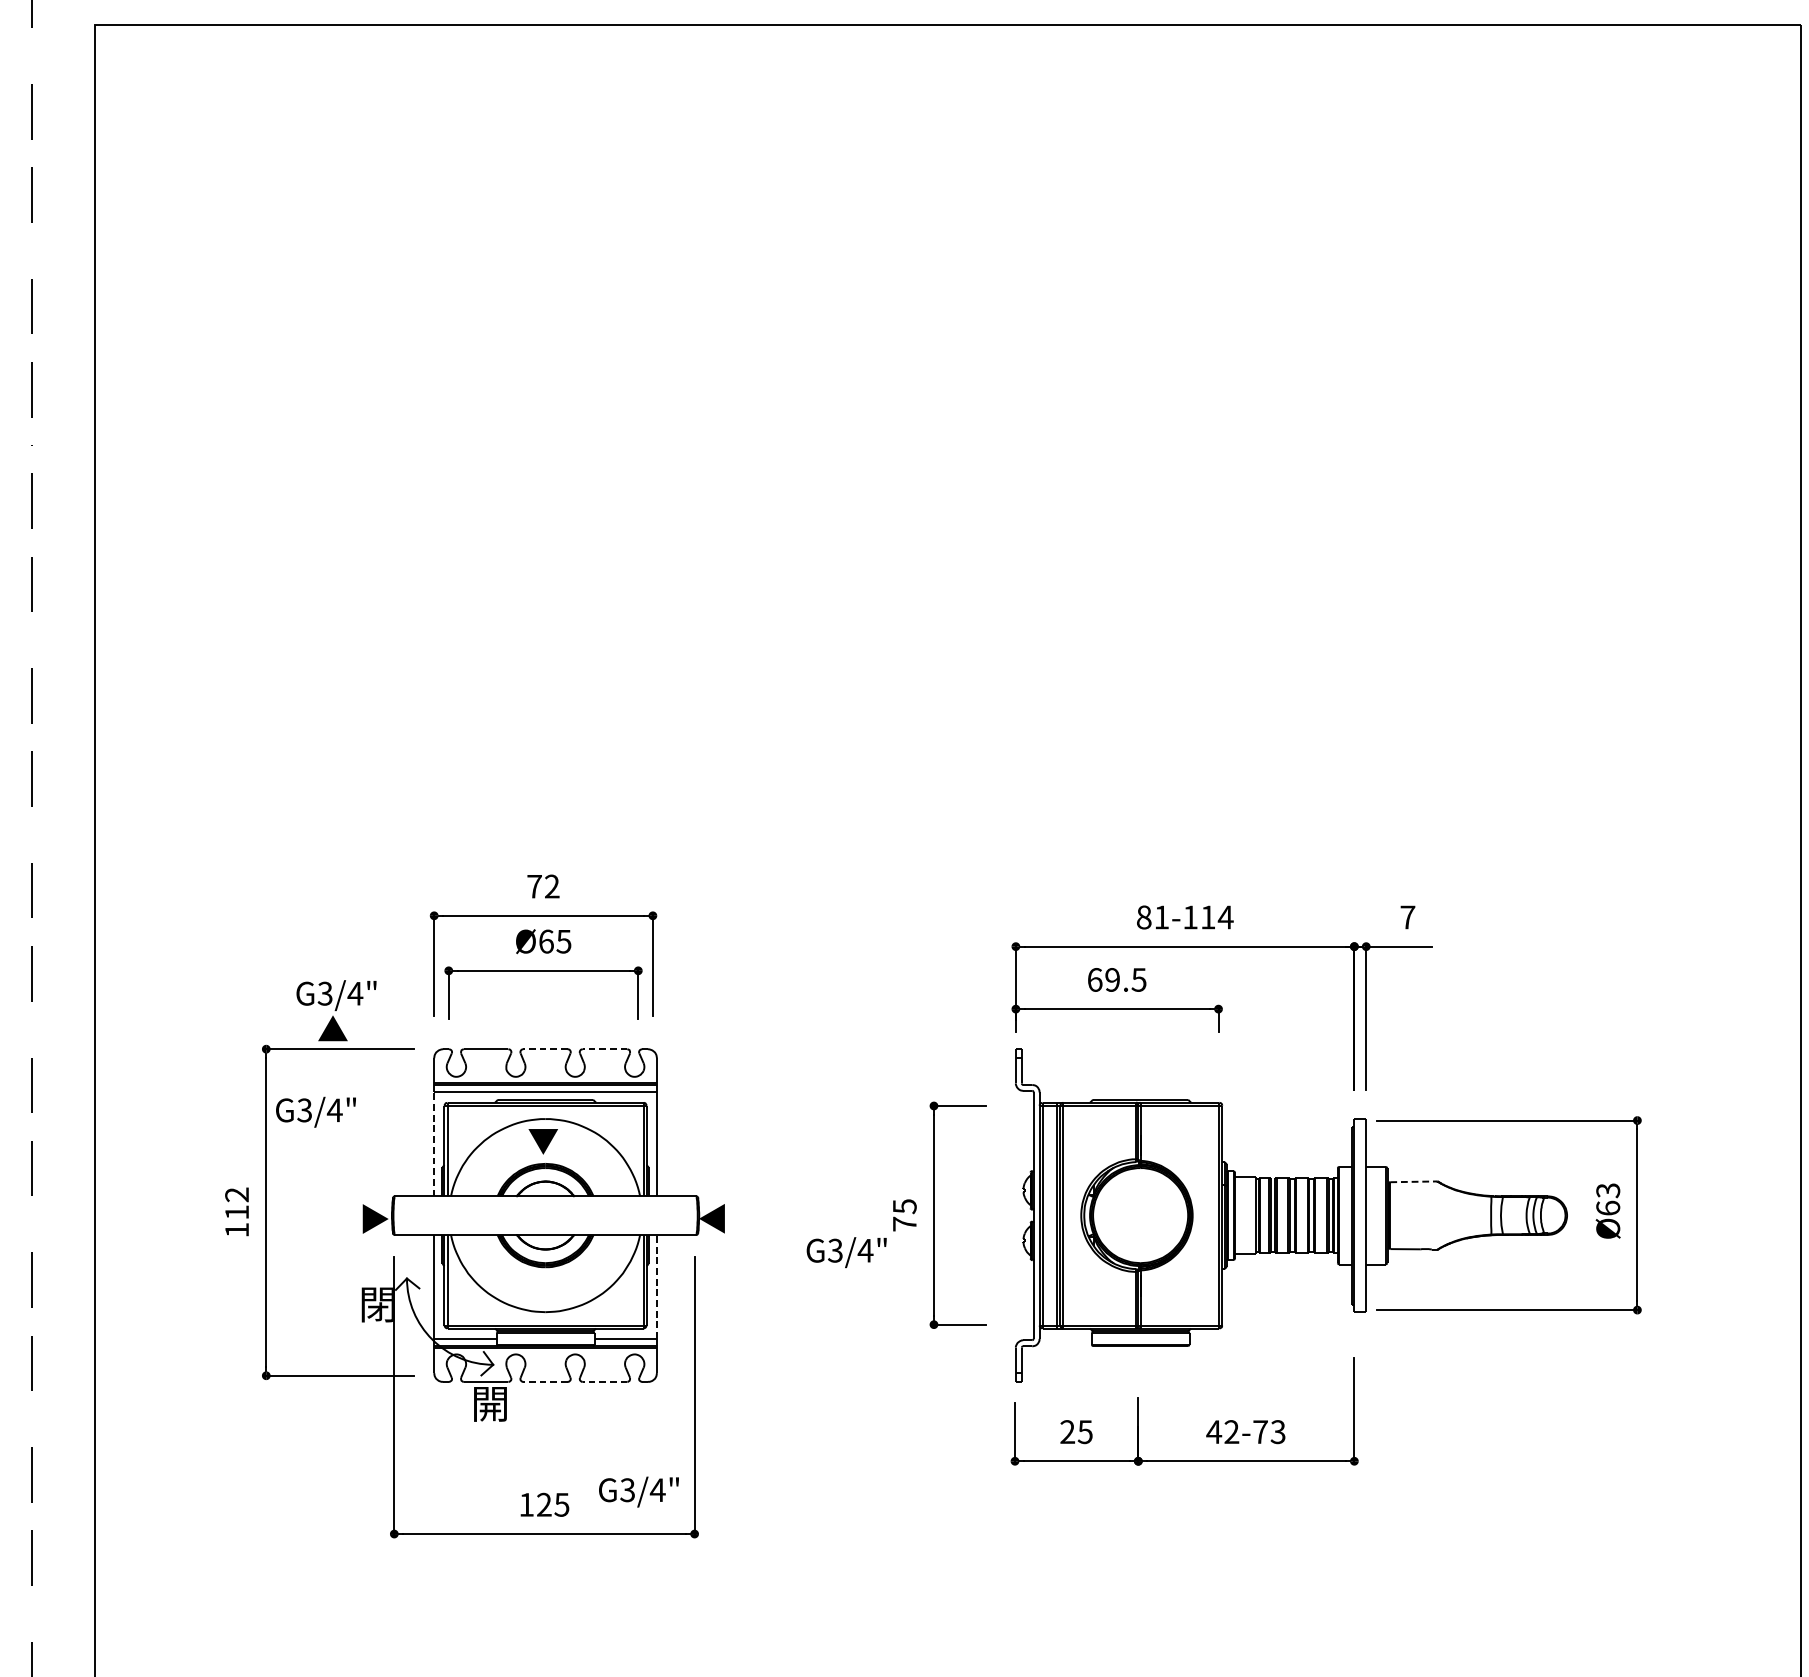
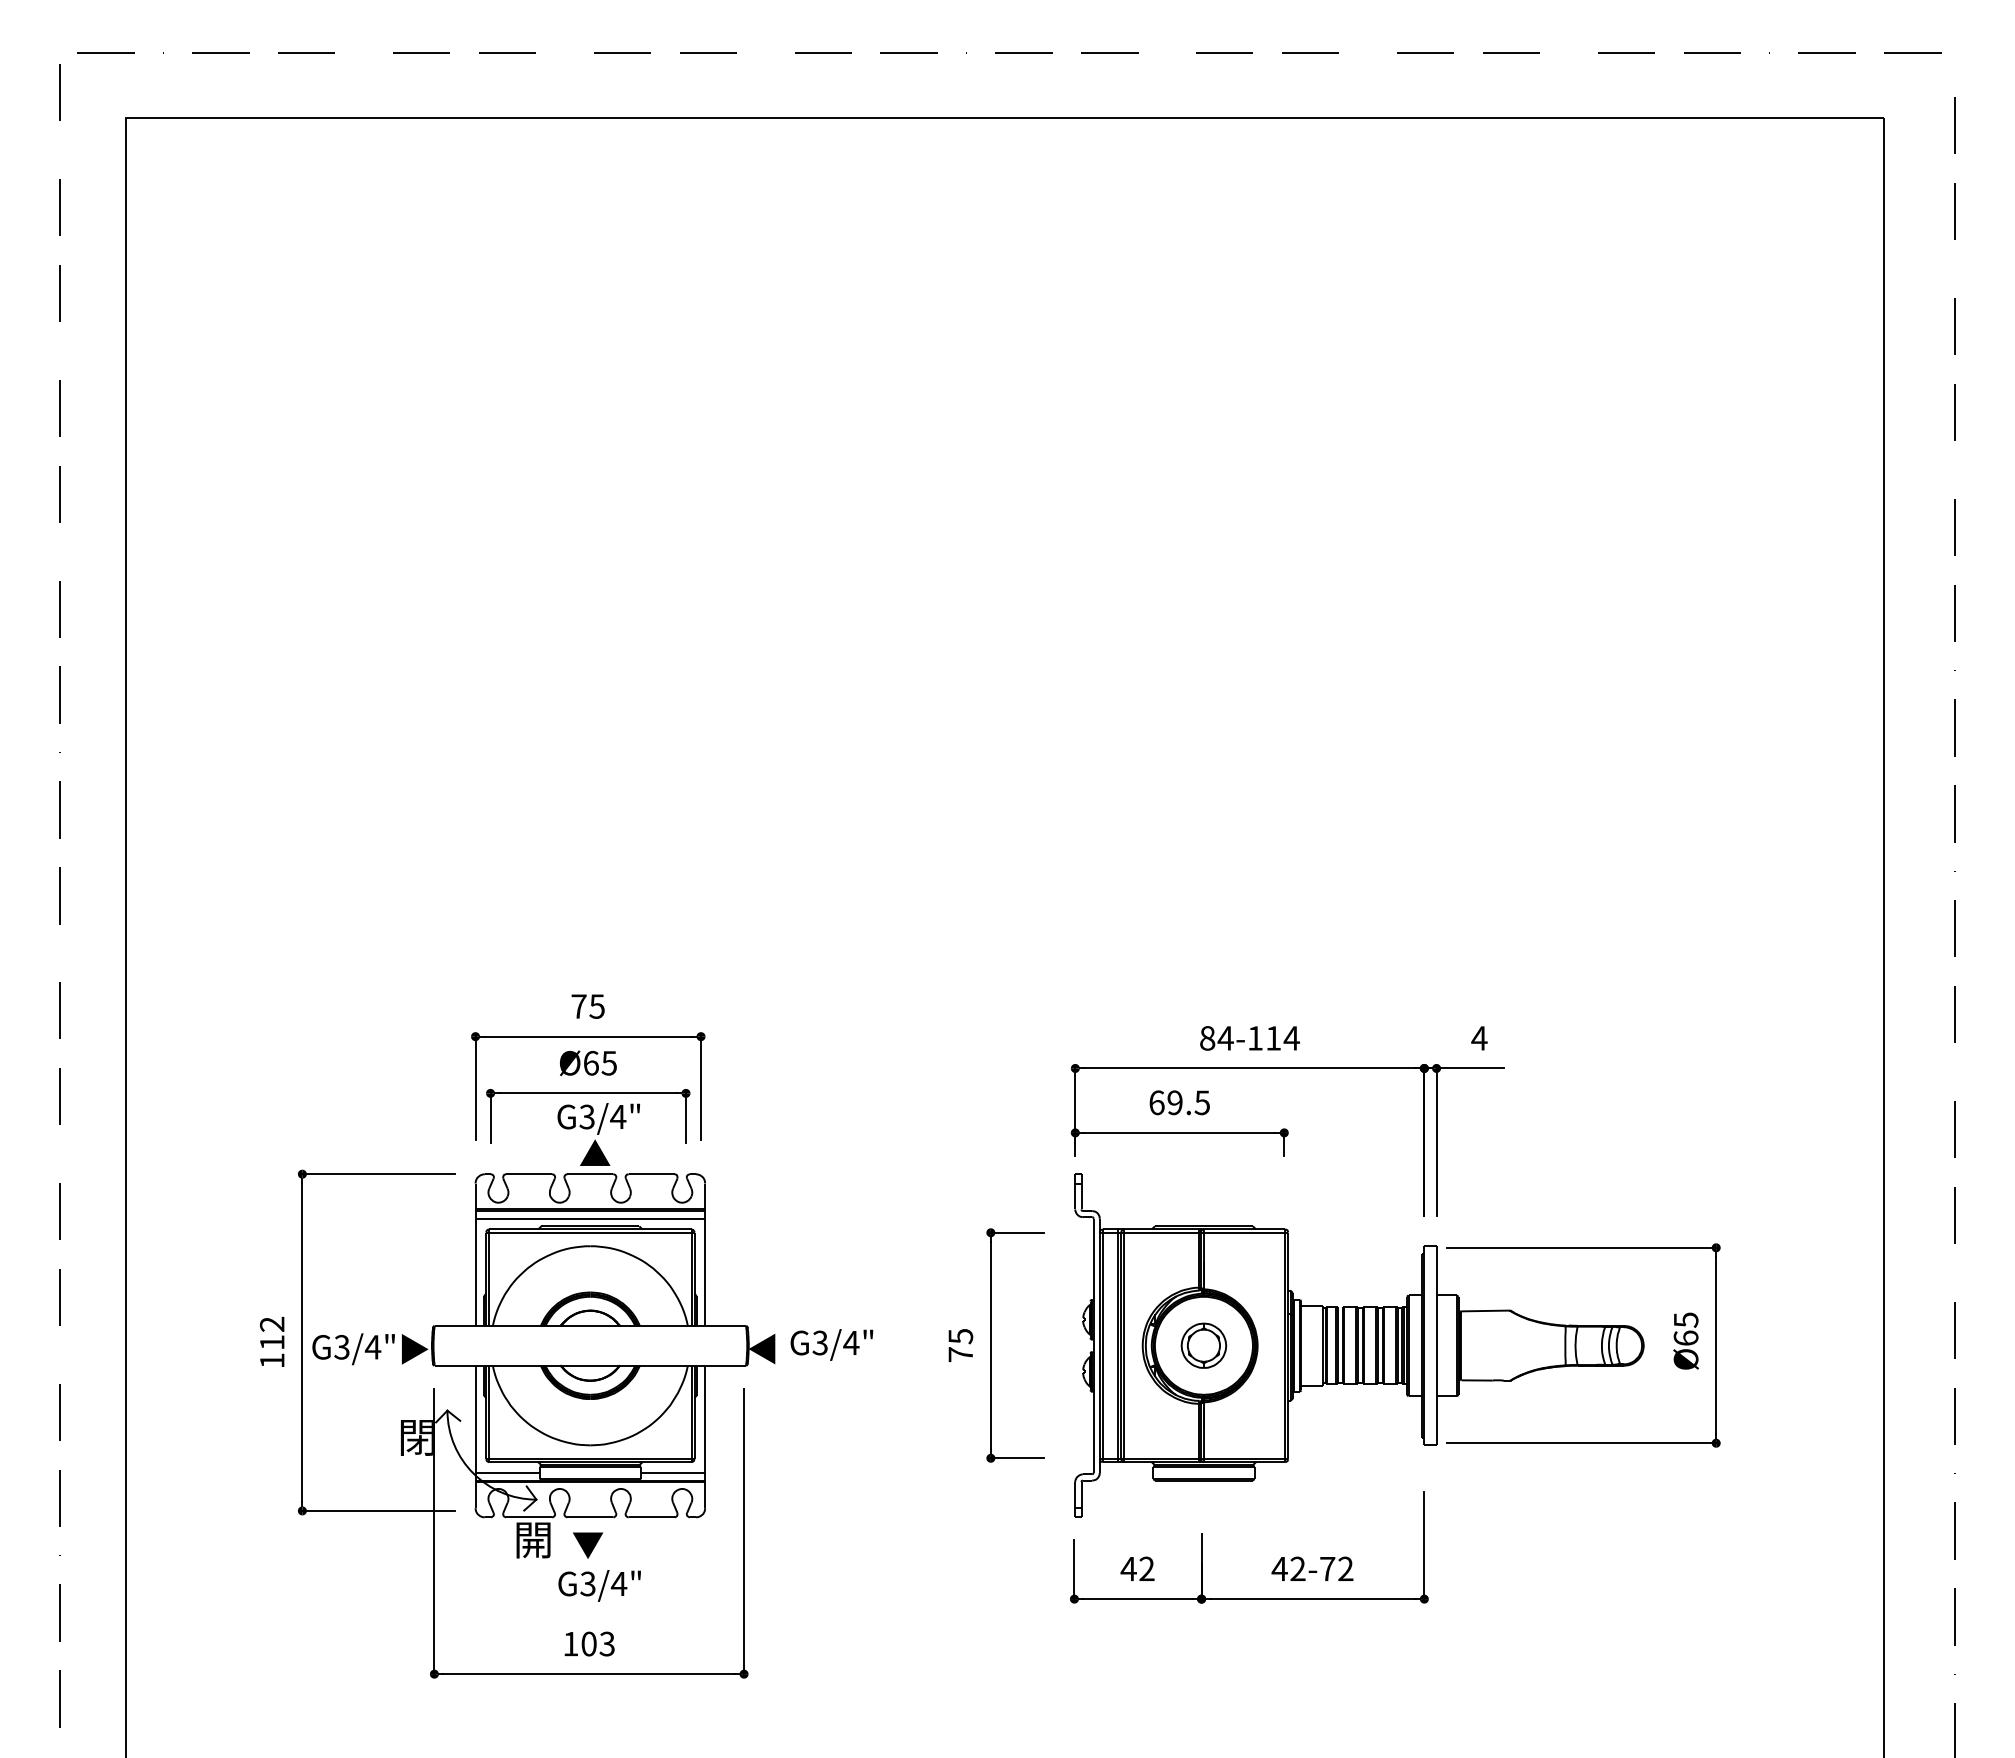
text: (551, 886) -> (596, 1006), 72 -> 75
text: (1161, 917) -> (1225, 1038), 81-114 -> 84-114
text: (1407, 917) -> (1479, 1038), 7 -> 4
text: (336, 1010) -> (598, 1134), moved
line: (545, 1049) -> (590, 1174), dashed -> solid
line: (604, 1049) -> (651, 1174), dashed -> solid
text: (315, 1112) -> (353, 1349), moved
text: (543, 1141) -> (588, 1545), moved
line: (434, 1144) -> (475, 1272), dashed -> solid
line: (1414, 1181) -> (1486, 1310), dashed -> solid
text: (1607, 1190) -> (1685, 1319), Ø63 -> Ø65
part: (1140, 1215) -> (1203, 1345), added
text: (846, 1252) -> (831, 1344), moved
line: (657, 1287) -> (705, 1419), dashed -> solid
line: (545, 1382) -> (590, 1517), dashed -> solid
line: (604, 1382) -> (651, 1517), dashed -> solid
text: (1076, 1431) -> (1137, 1568), 25 -> 42
text: (1277, 1432) -> (1345, 1569), 42-73 -> 42-72
text: (638, 1491) -> (599, 1585), moved
text: (552, 1504) -> (597, 1643), 125 -> 103

